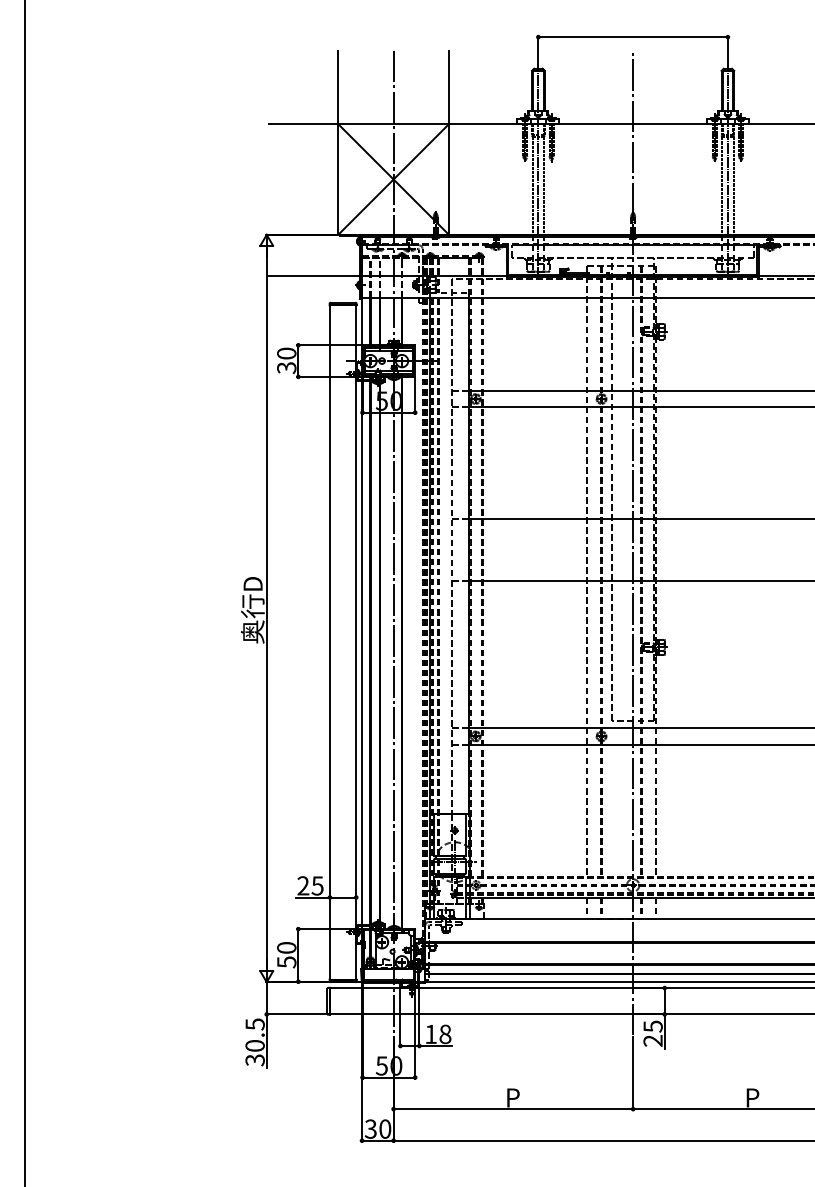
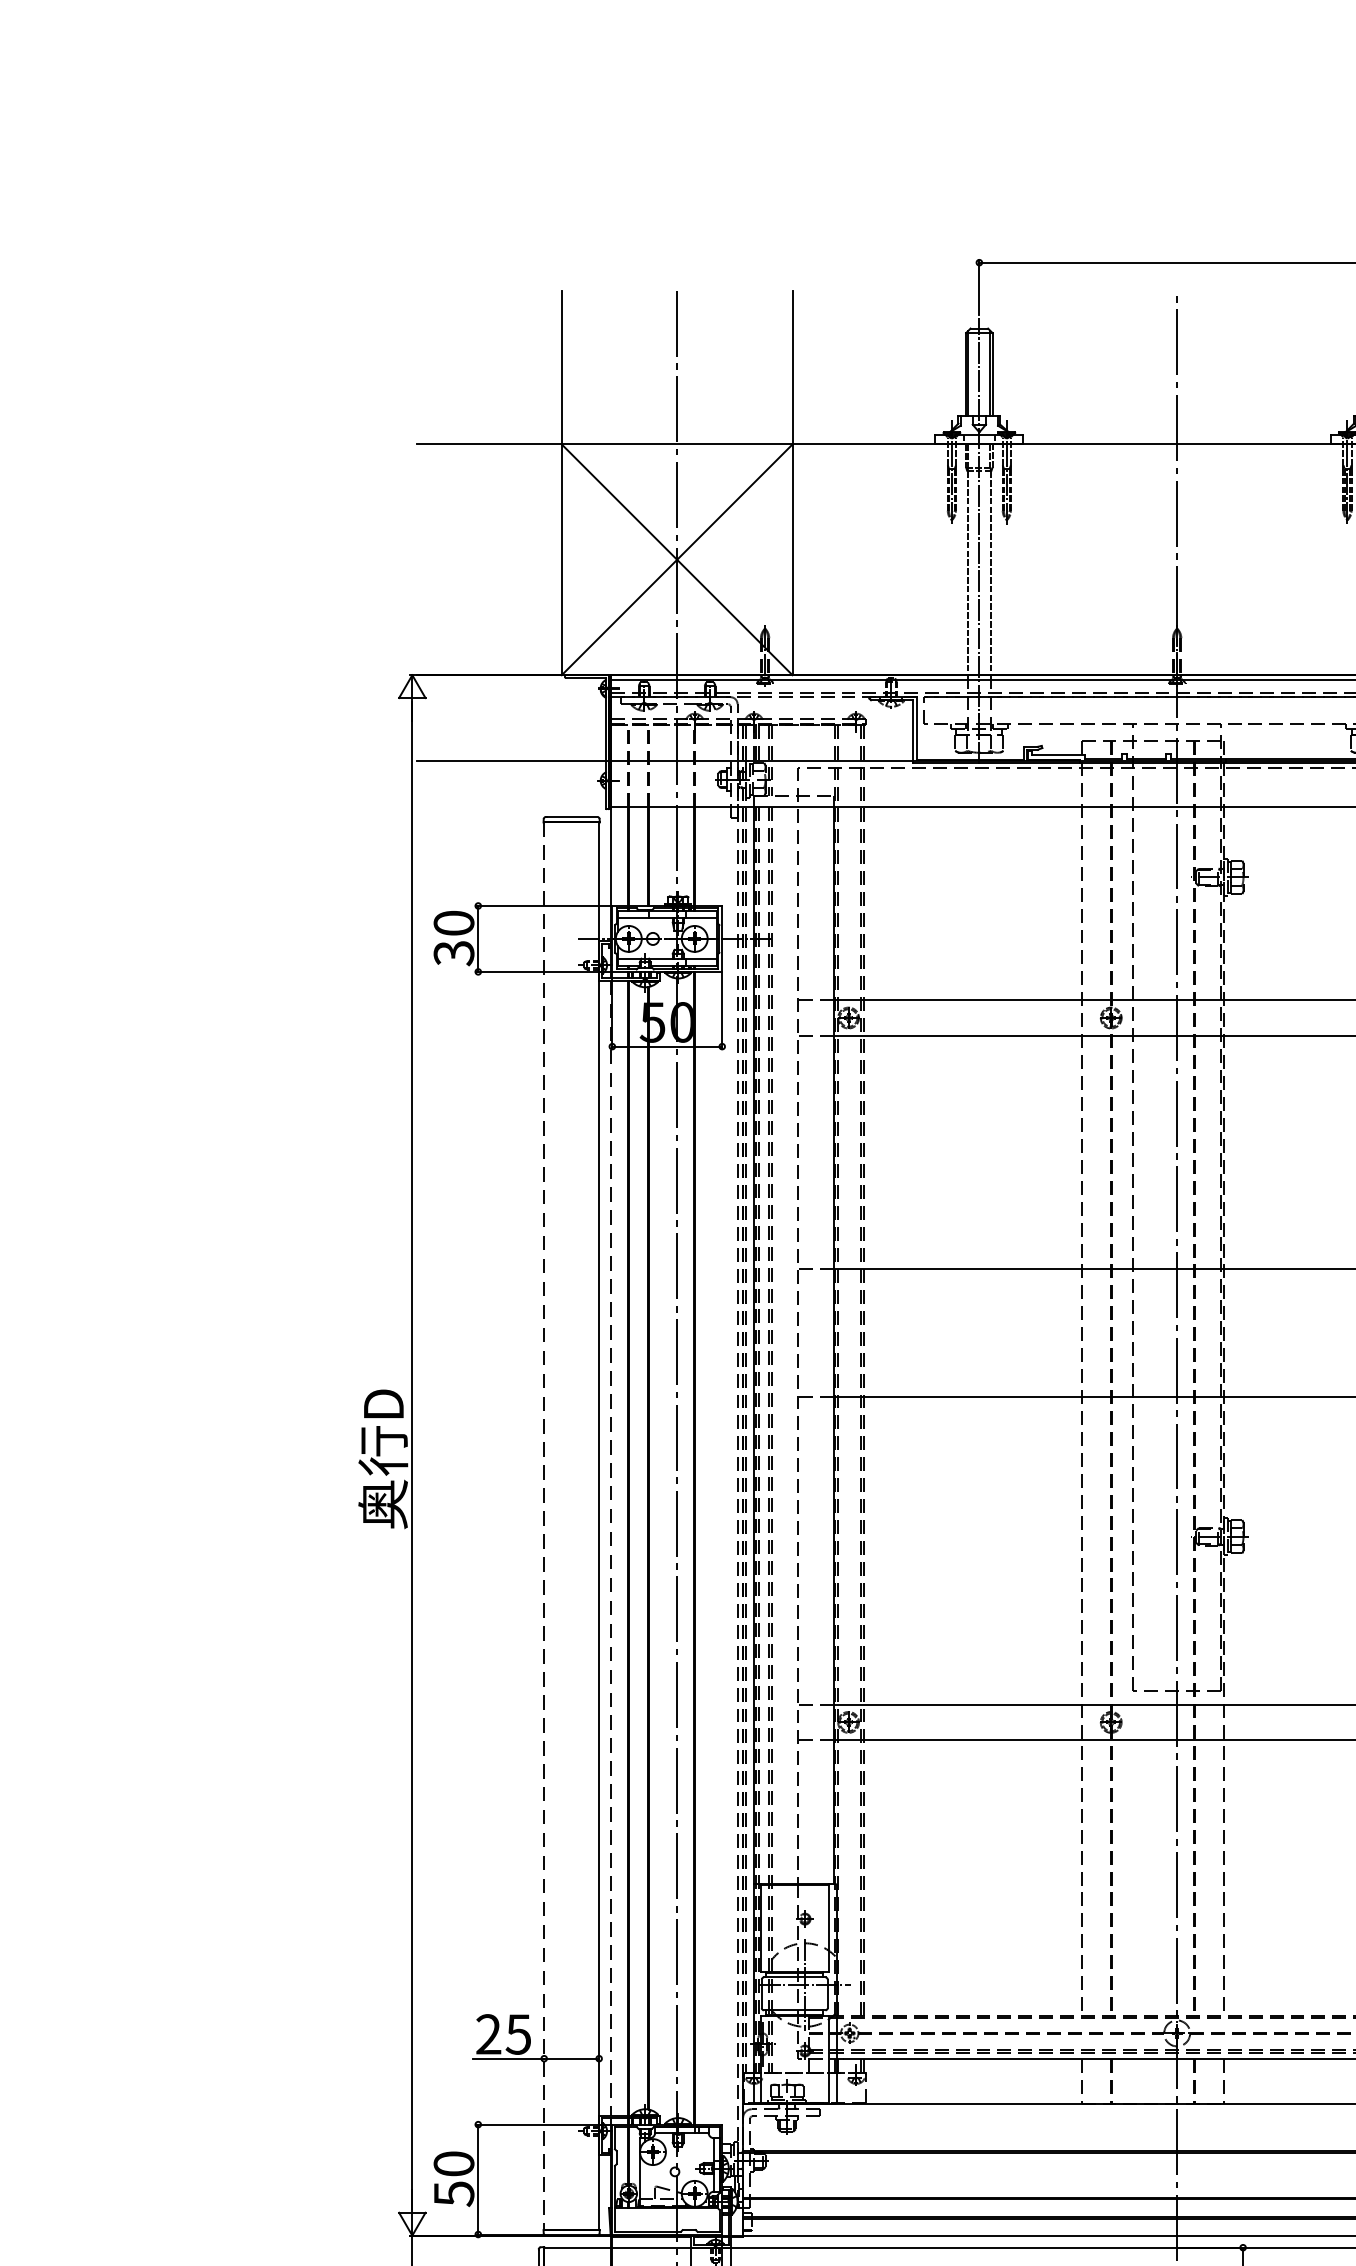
line: (329, 642) -> (543, 1526), solid -> dashed
line: (362, 653) -> (612, 1549), solid -> dashed

